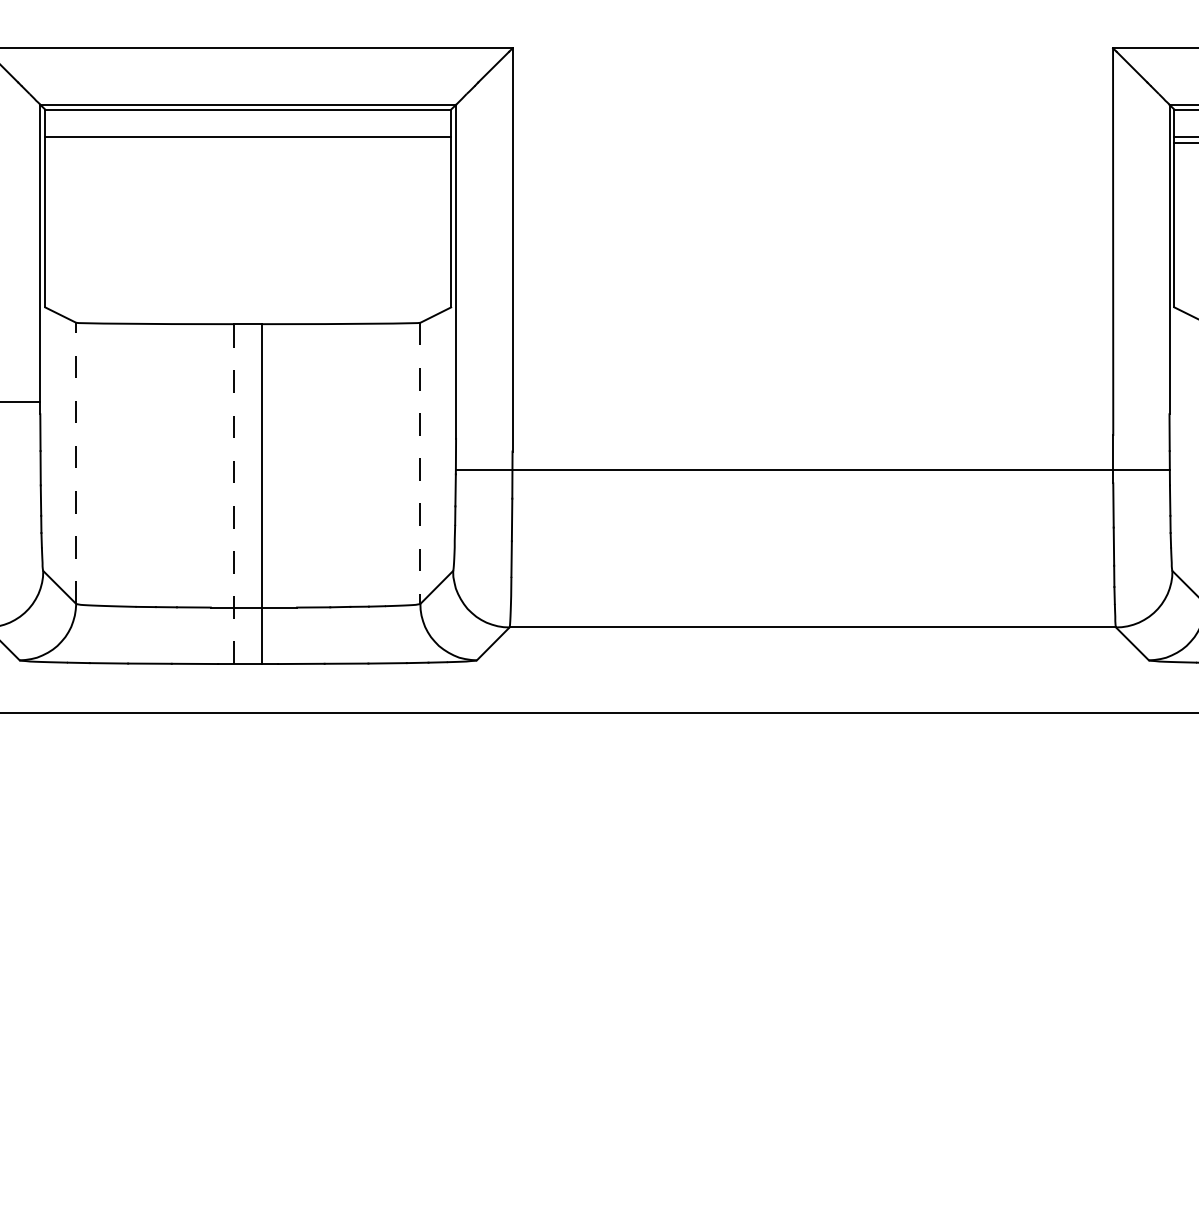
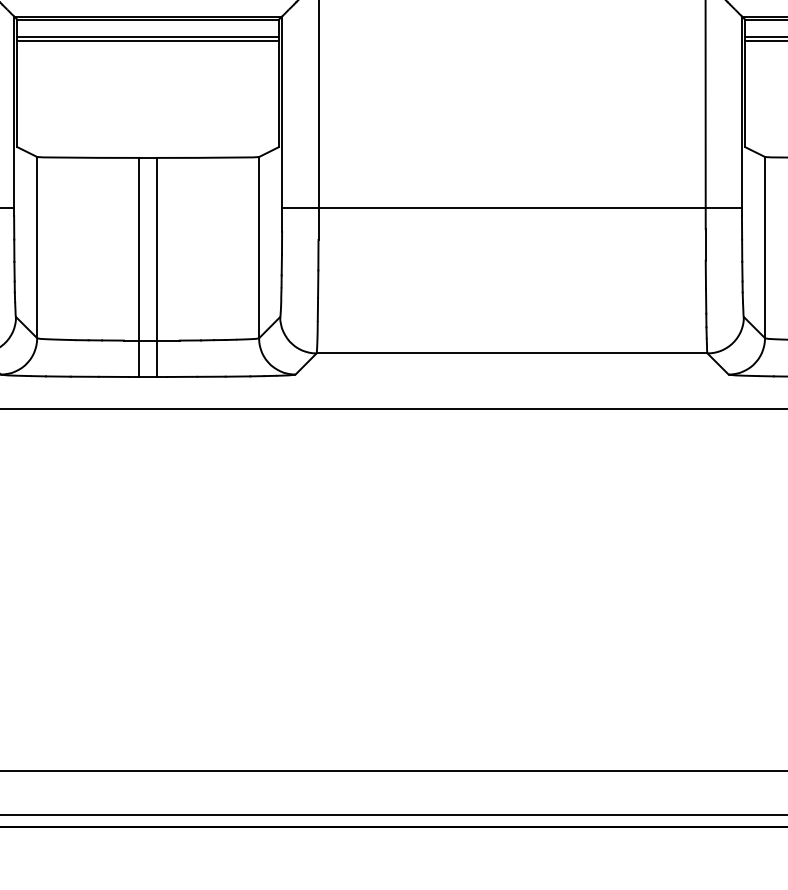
line: (247, 143) -> (147, 41), added
line: (76, 463) -> (37, 247), dashed -> solid
line: (420, 463) -> (259, 247), dashed -> solid
line: (811, 469) -> (511, 207), moved
line: (234, 494) -> (139, 267), dashed -> solid

